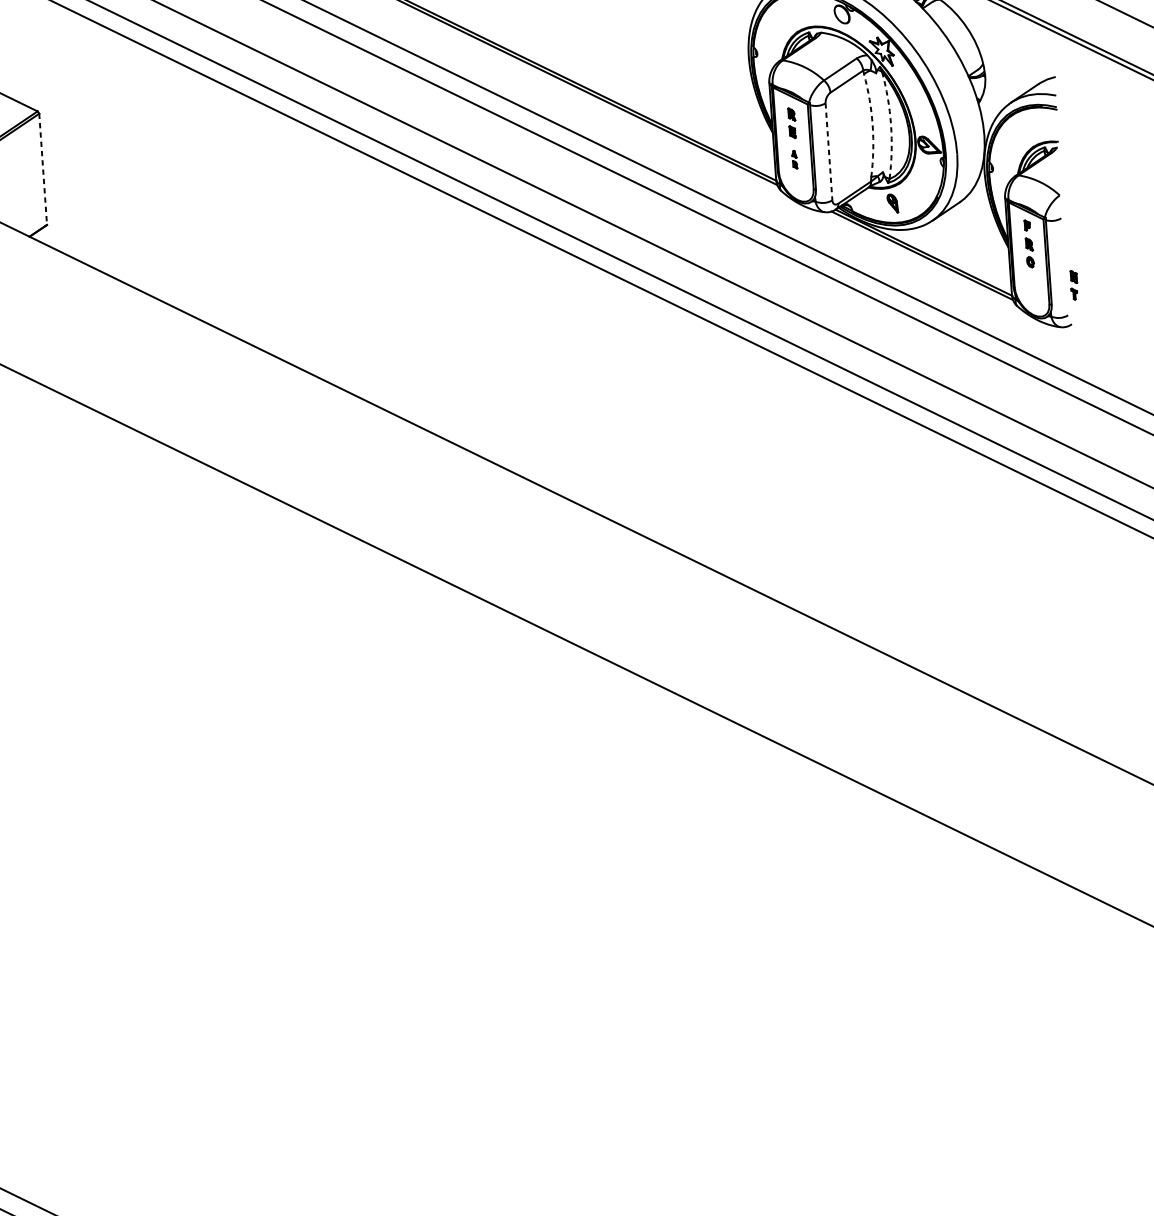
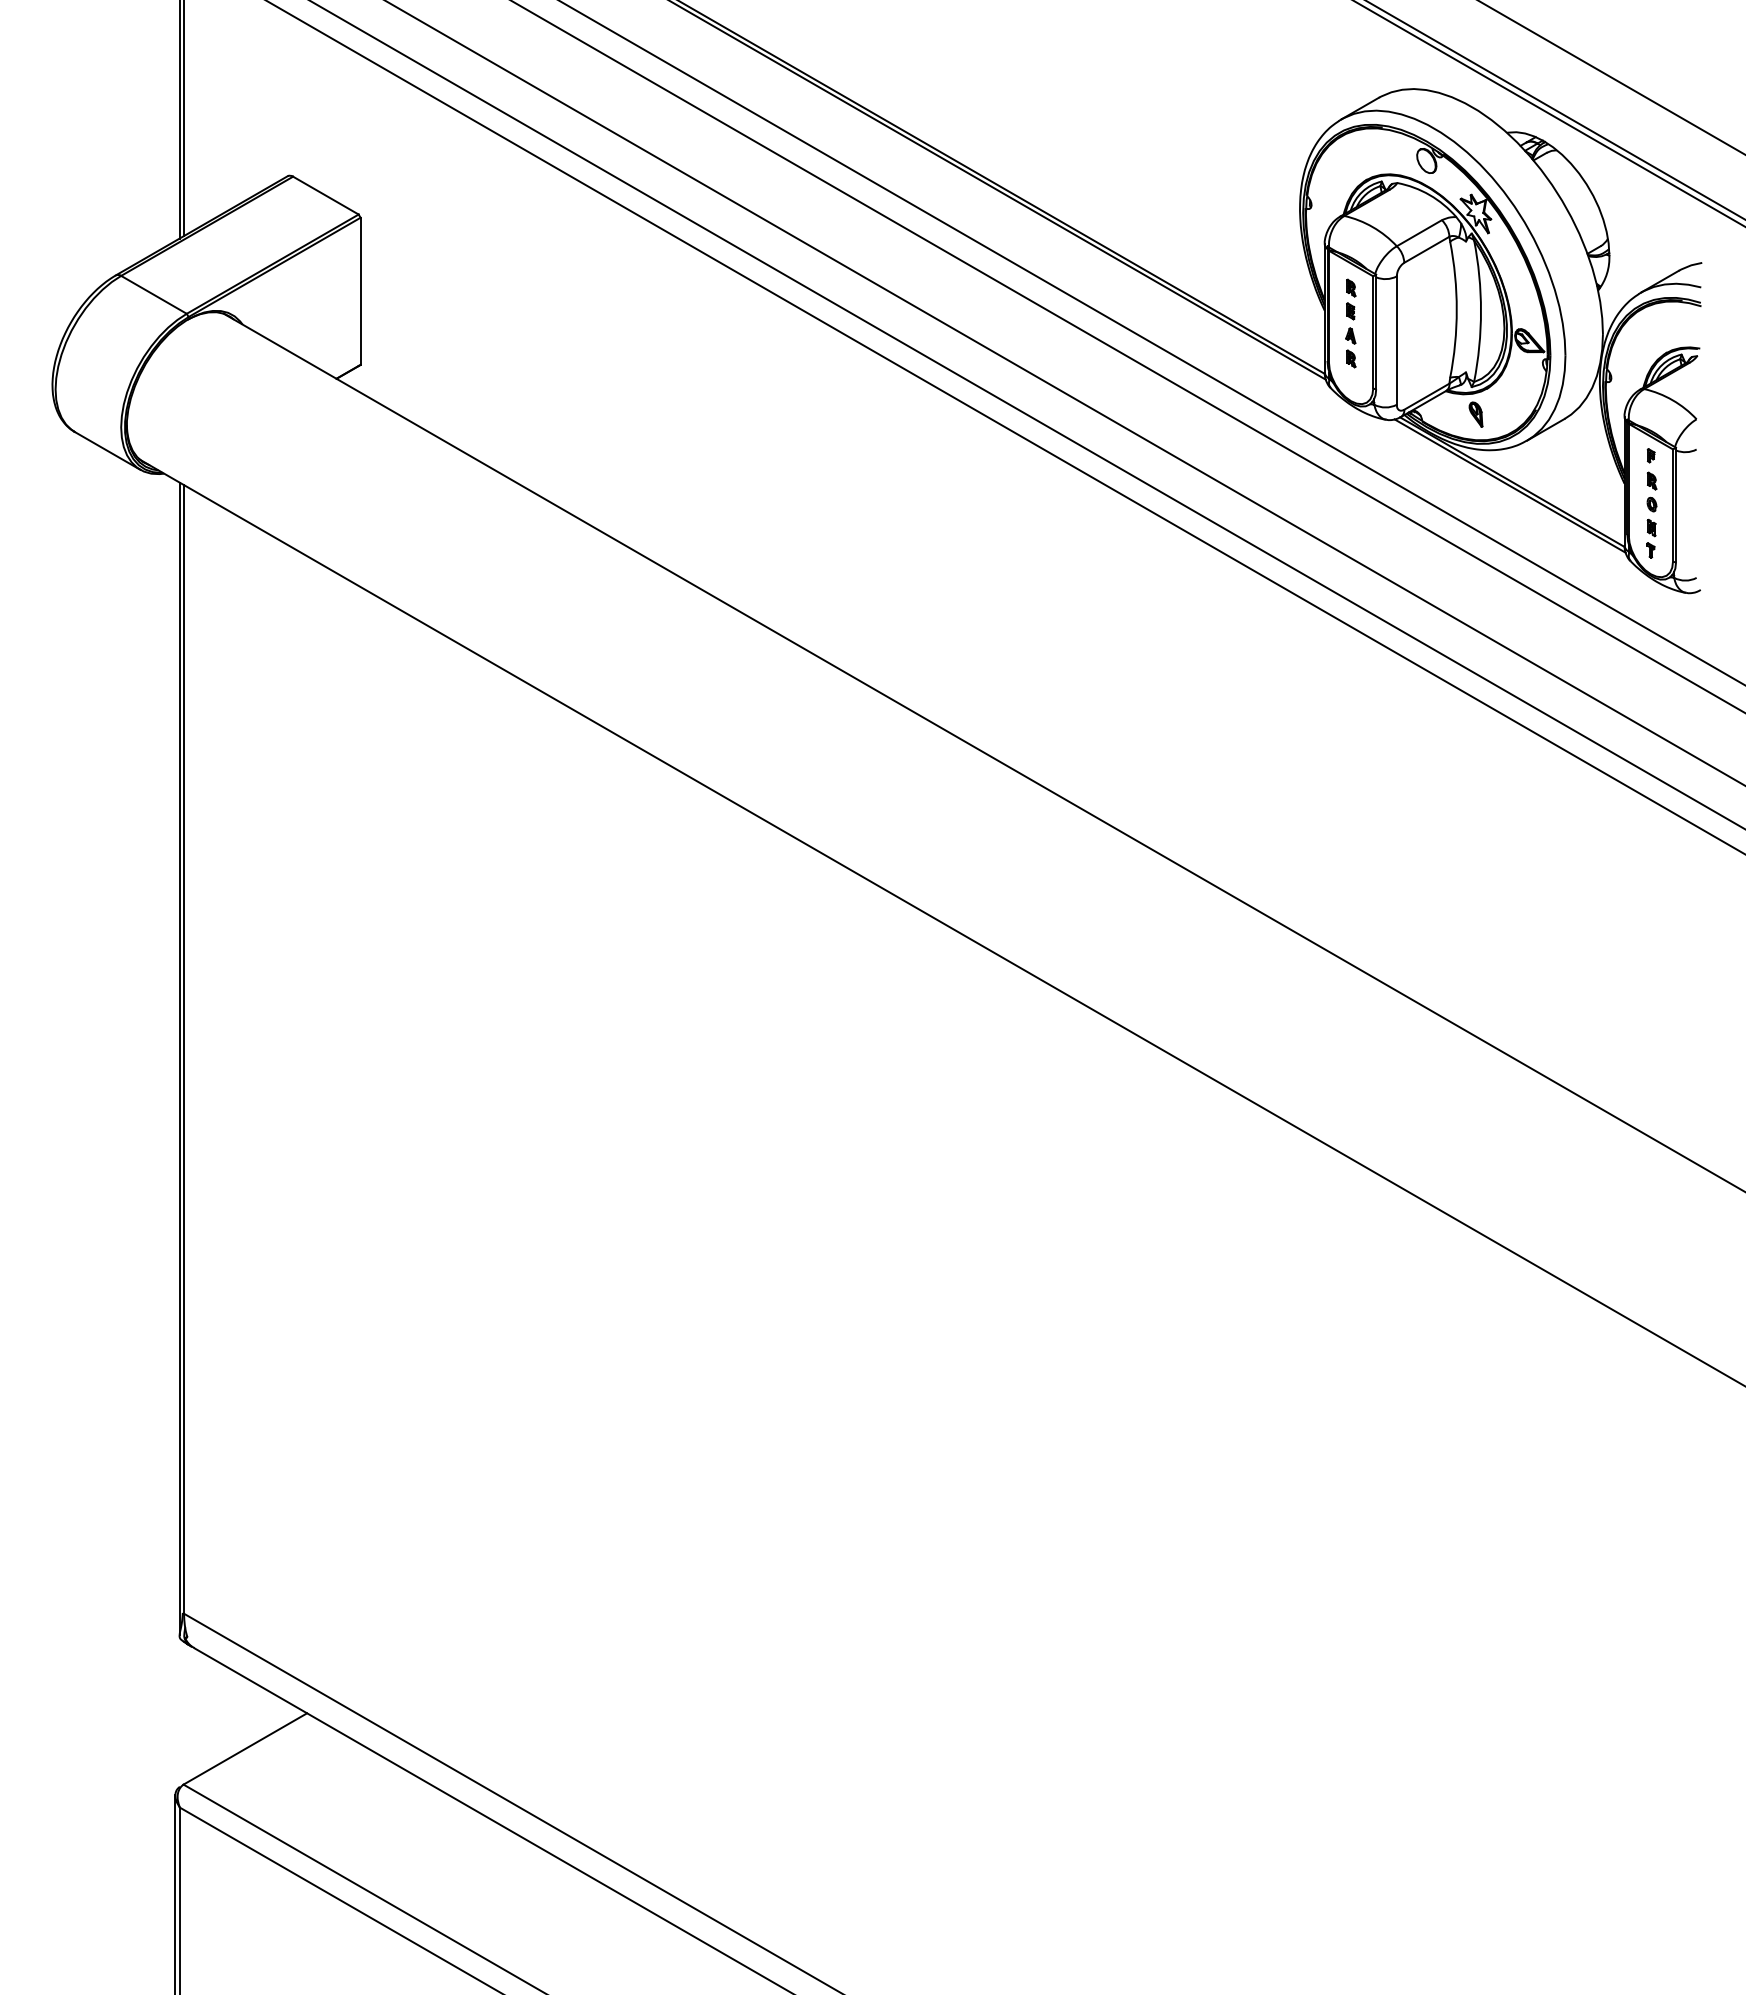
arc: (872, 125) -> (1456, 309), dashed -> solid
arc: (891, 125) -> (1481, 311), dashed -> solid
line: (828, 152) -> (1396, 341), dashed -> solid
part: (794, 159) -> (1350, 347), size x1.67
line: (43, 169) -> (360, 291), dashed -> solid
part: (1074, 284) -> (1651, 538), moved

